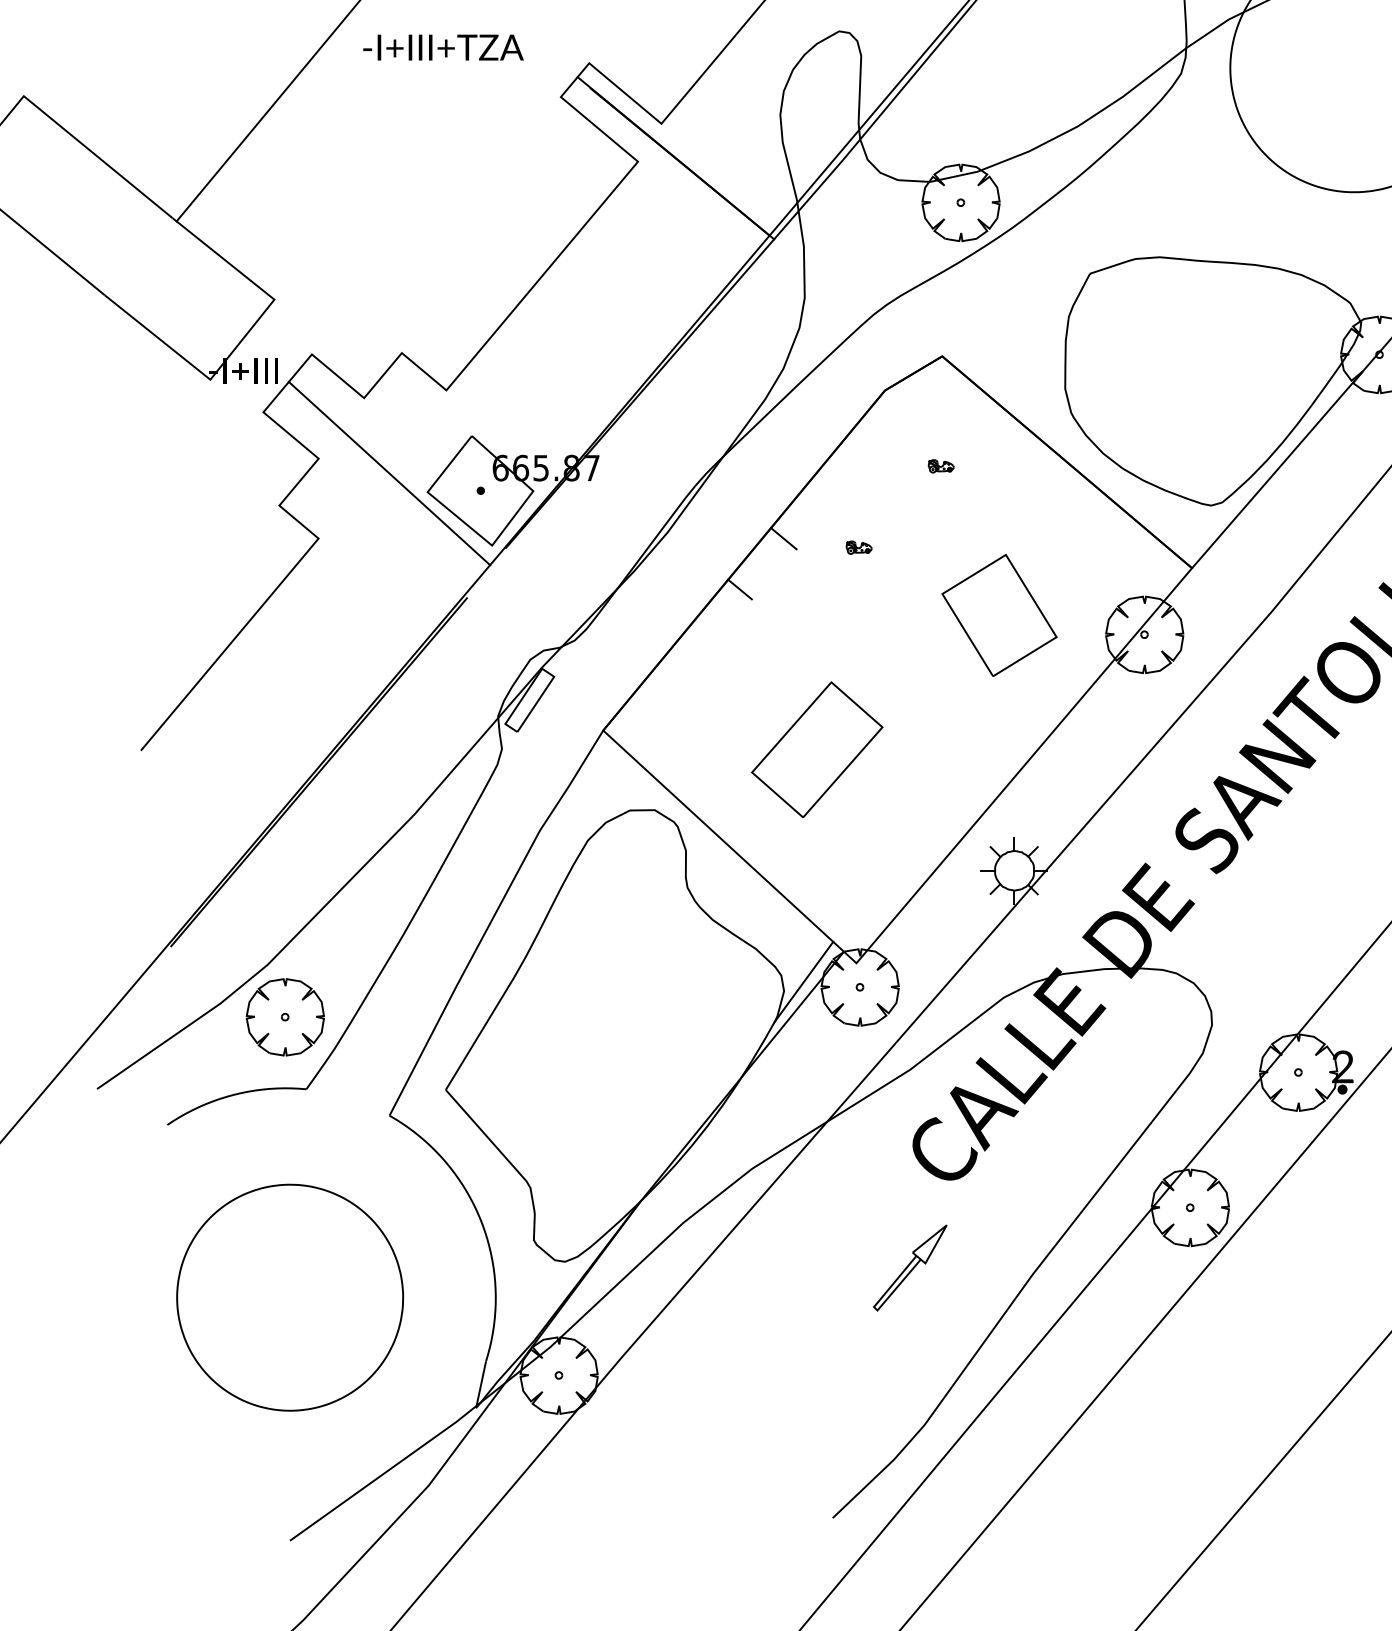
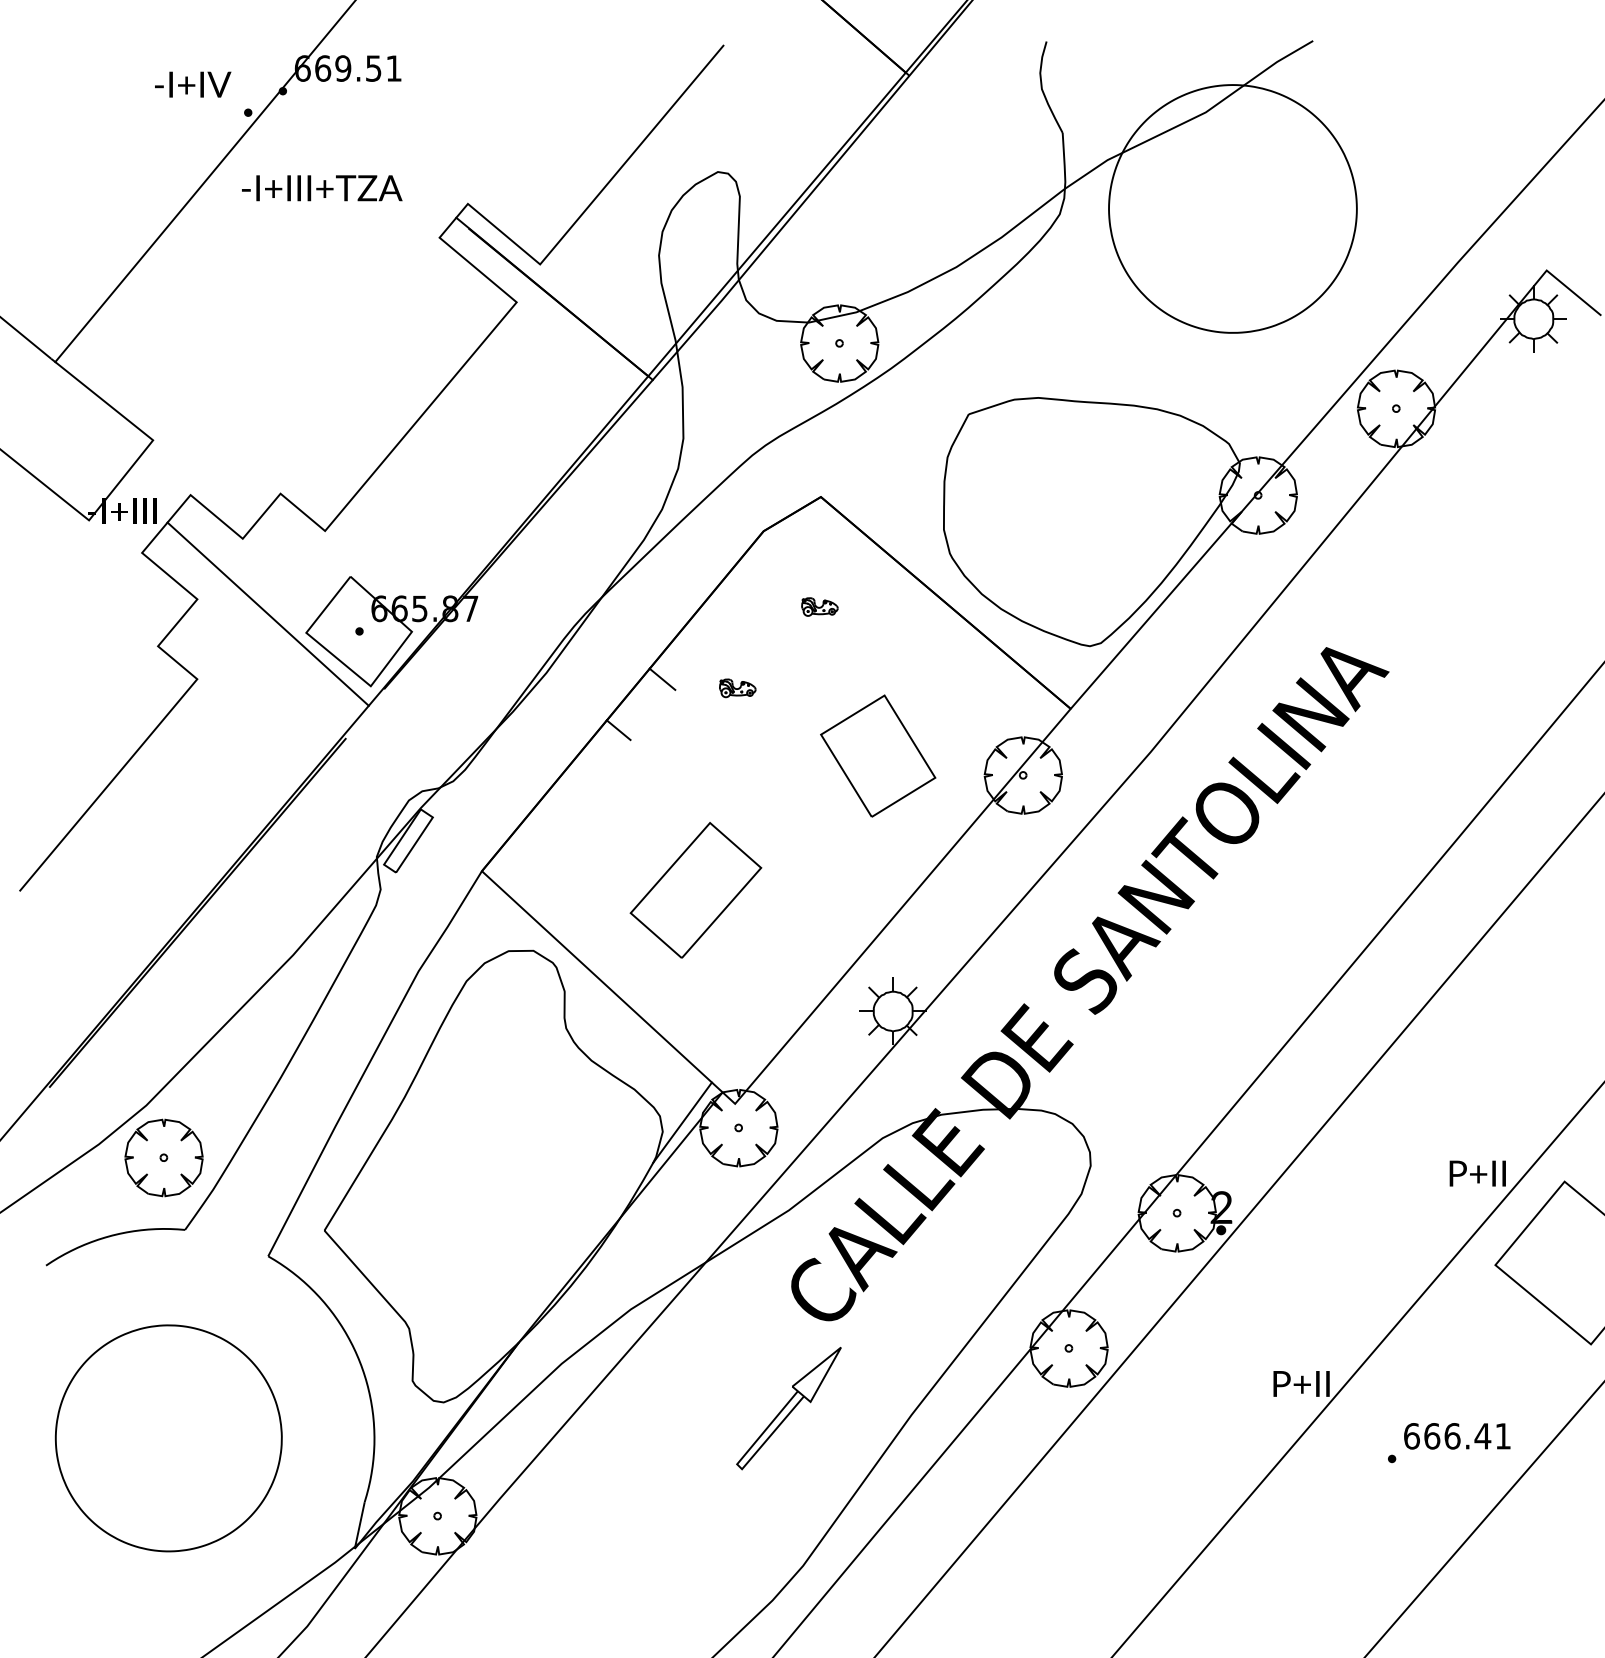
part: (940, 465) -> (819, 606), size x1.43
part: (858, 547) -> (737, 688), size x1.43
part: (909, 1267) -> (788, 1408), size x1.43

